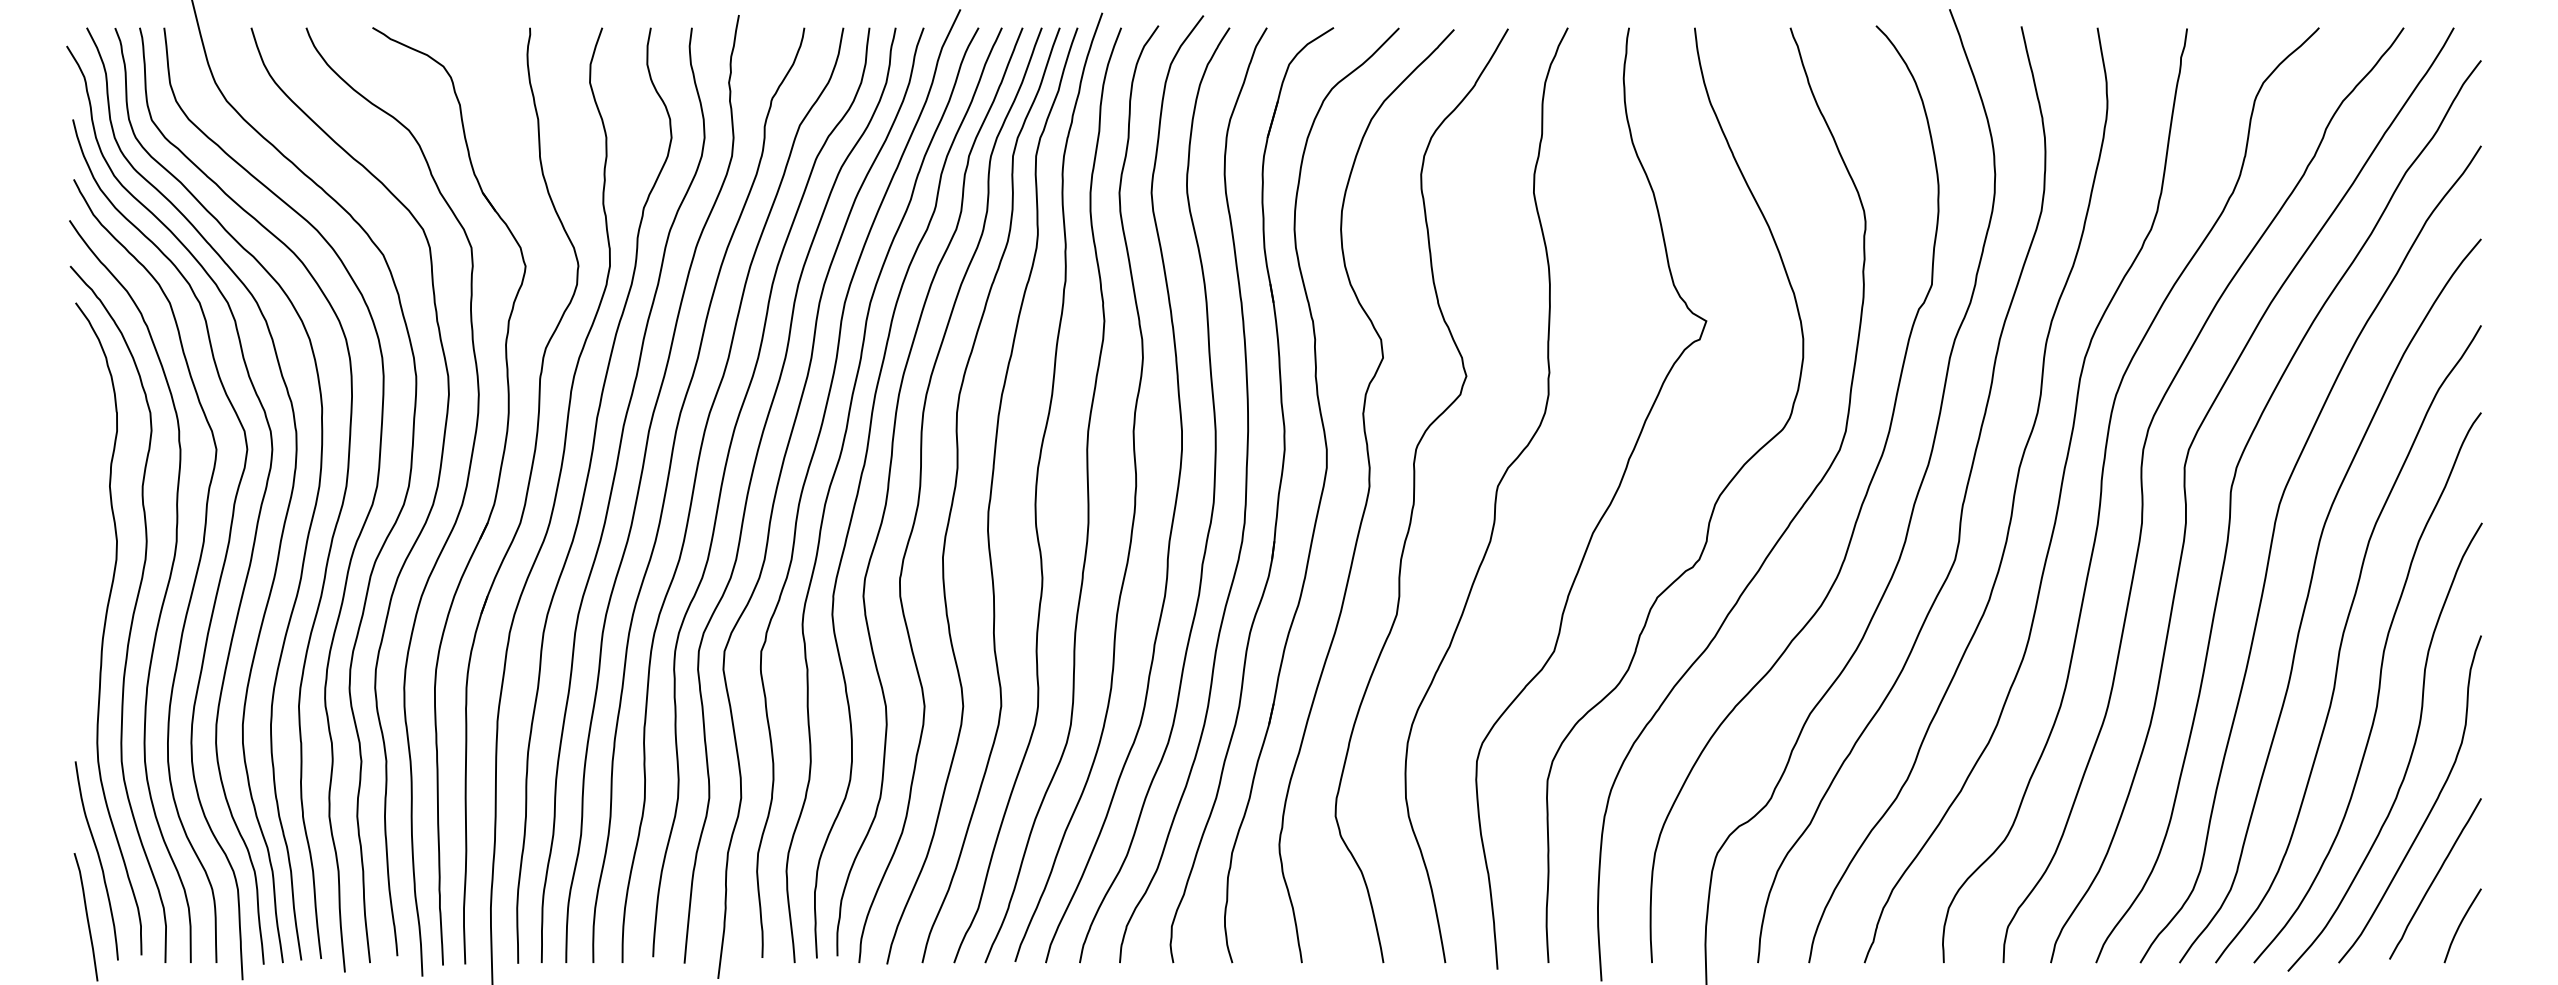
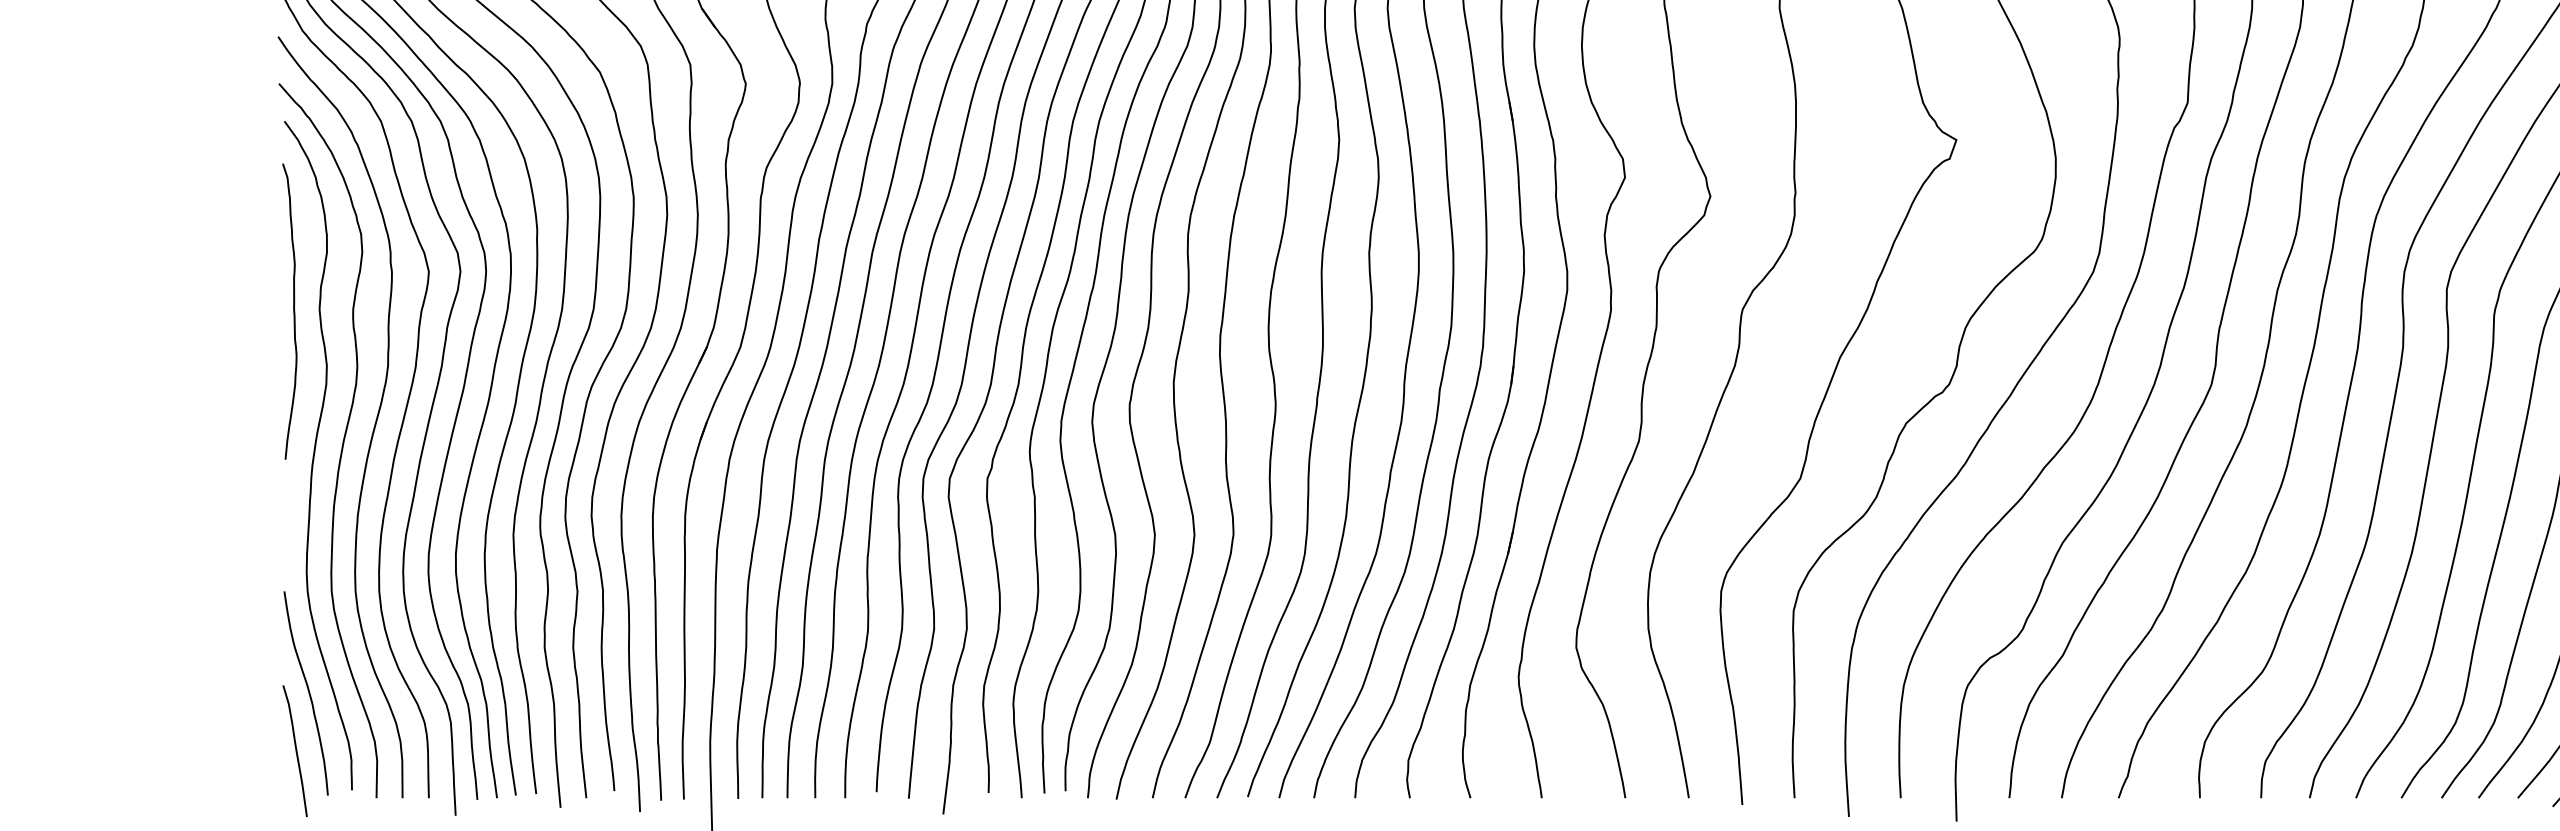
curve: (84, 488) -> (293, 311), added

